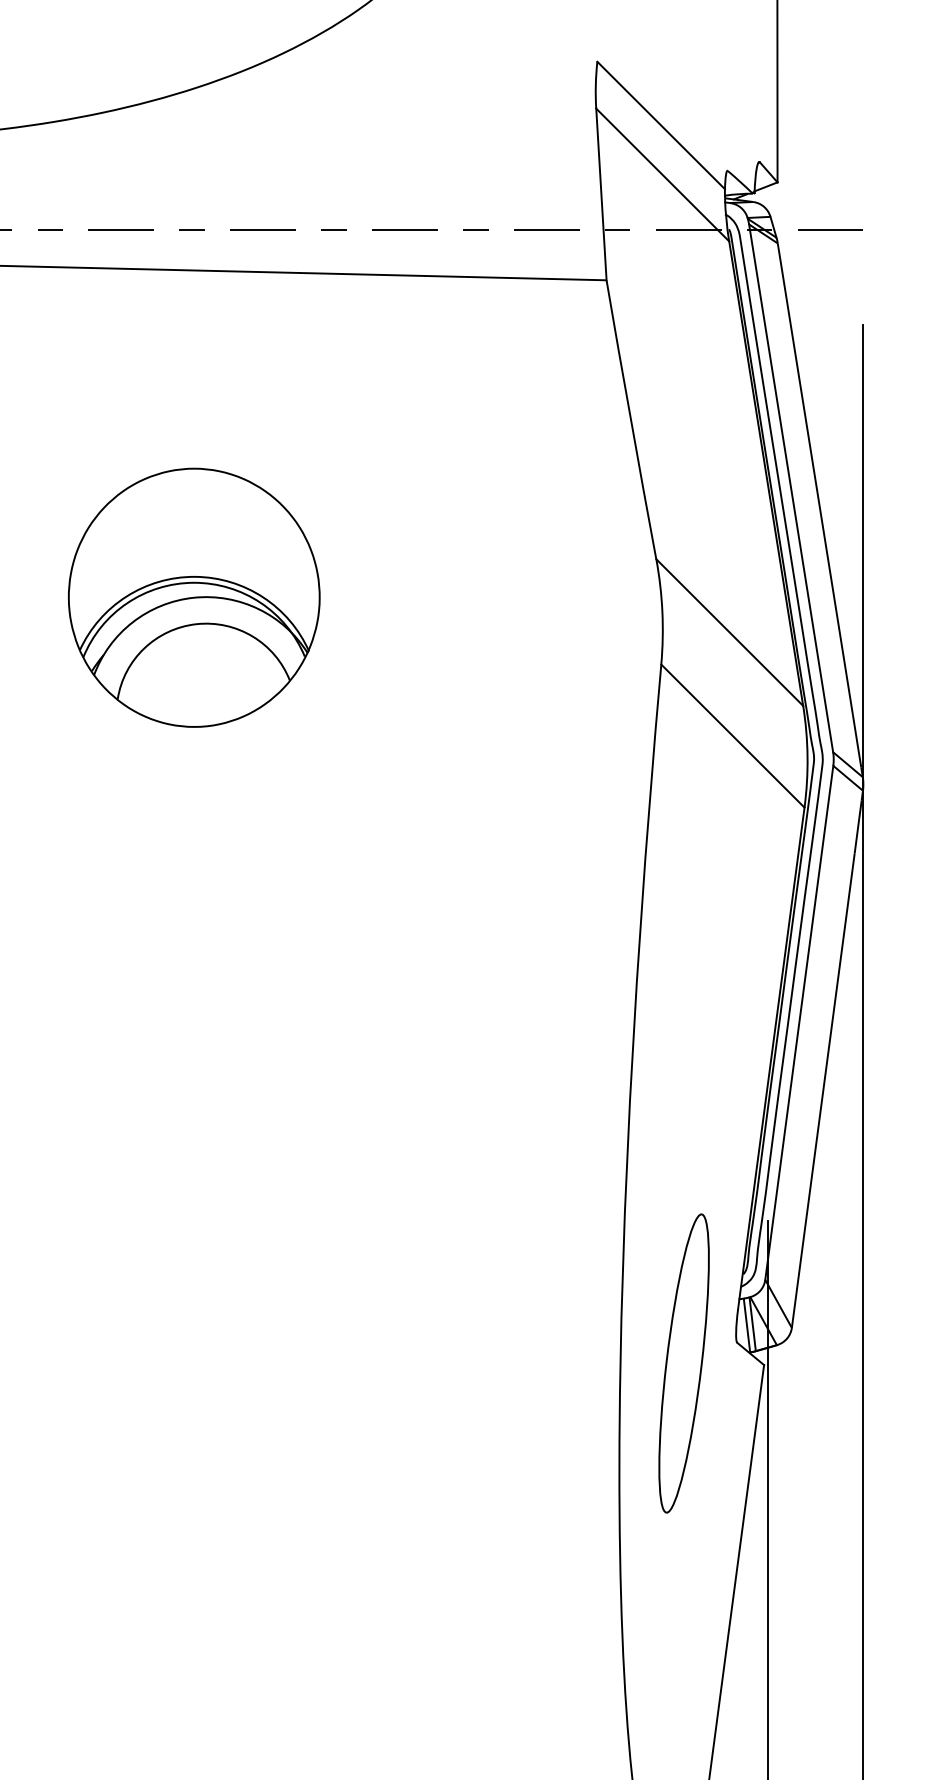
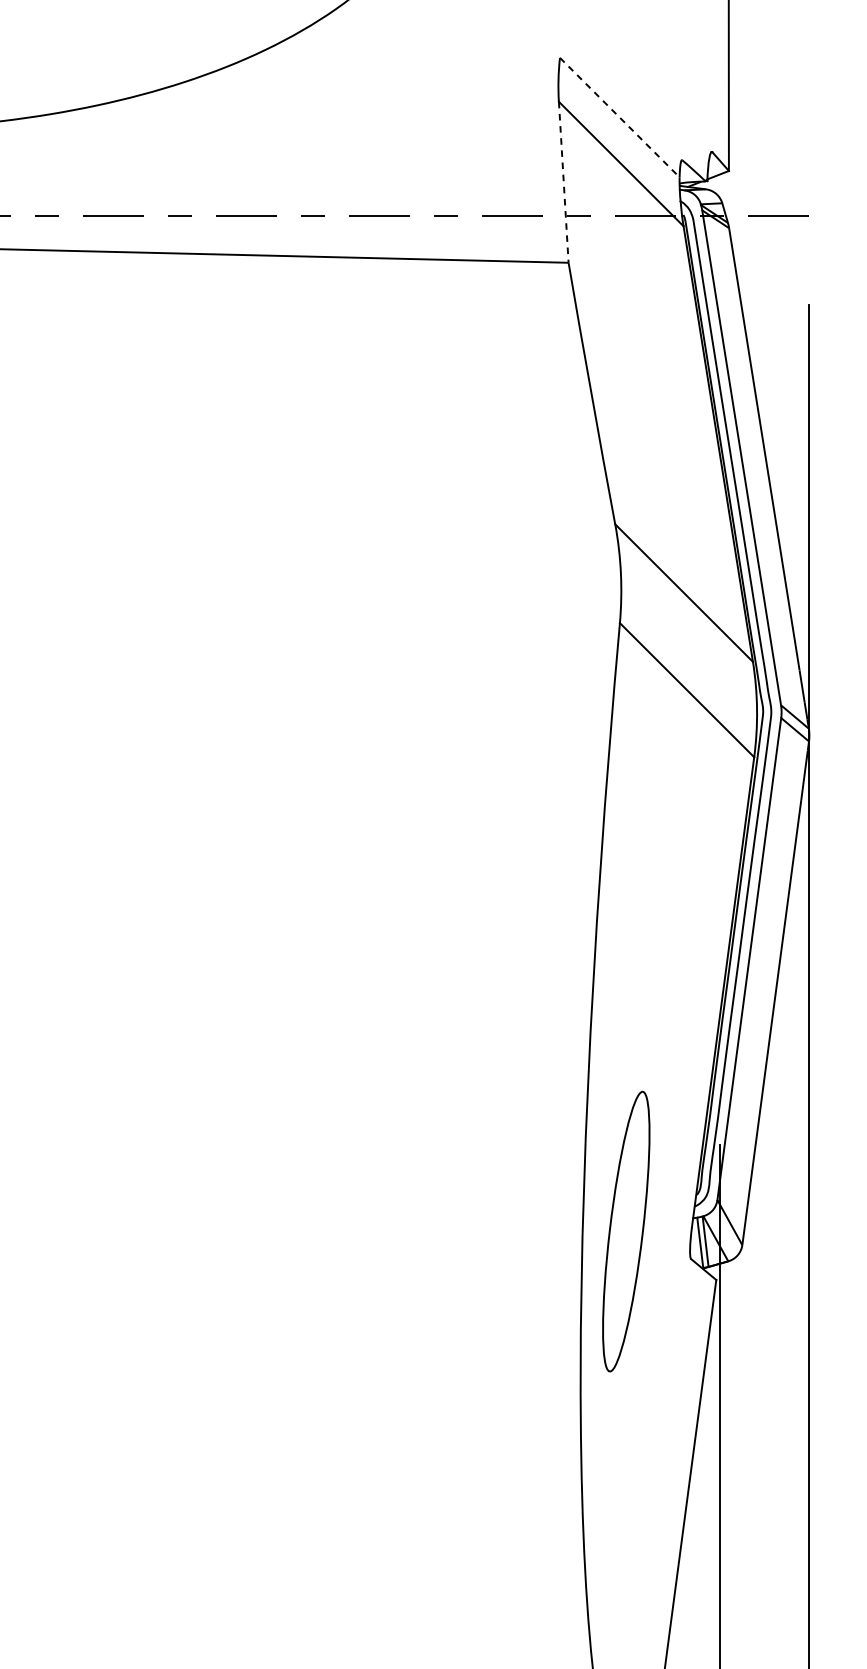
line: (661, 125) -> (620, 117), solid -> dashed
line: (601, 194) -> (563, 182), solid -> dashed
part: (193, 597) -> (181, 560), removed
part: (683, 1363) -> (625, 1231), moved

